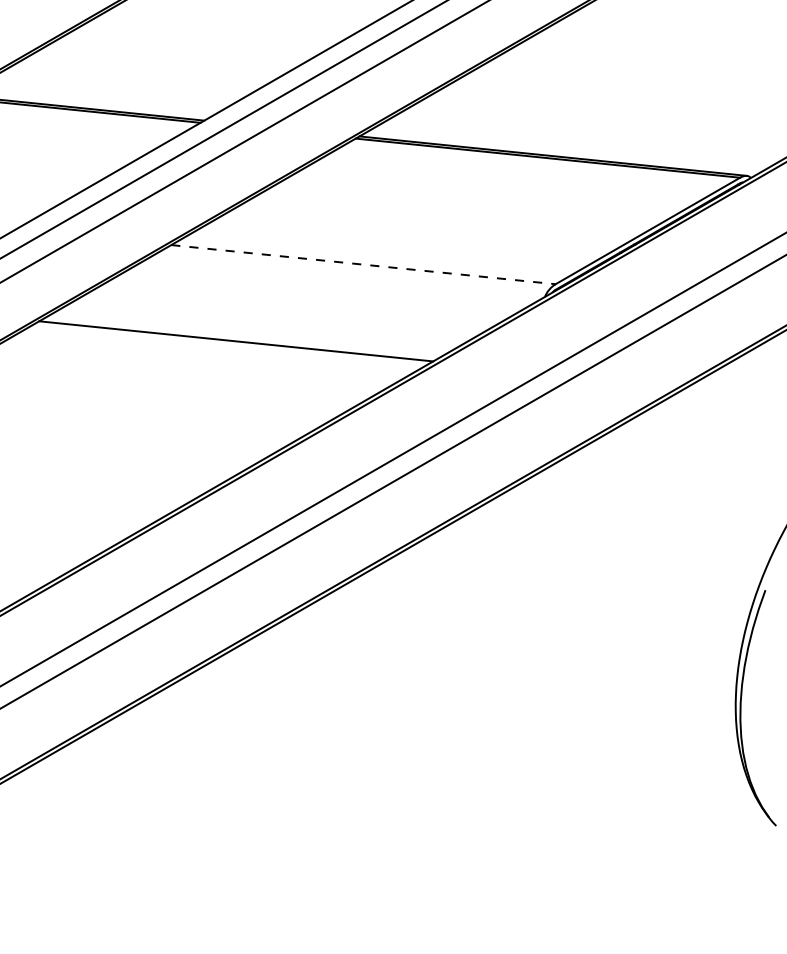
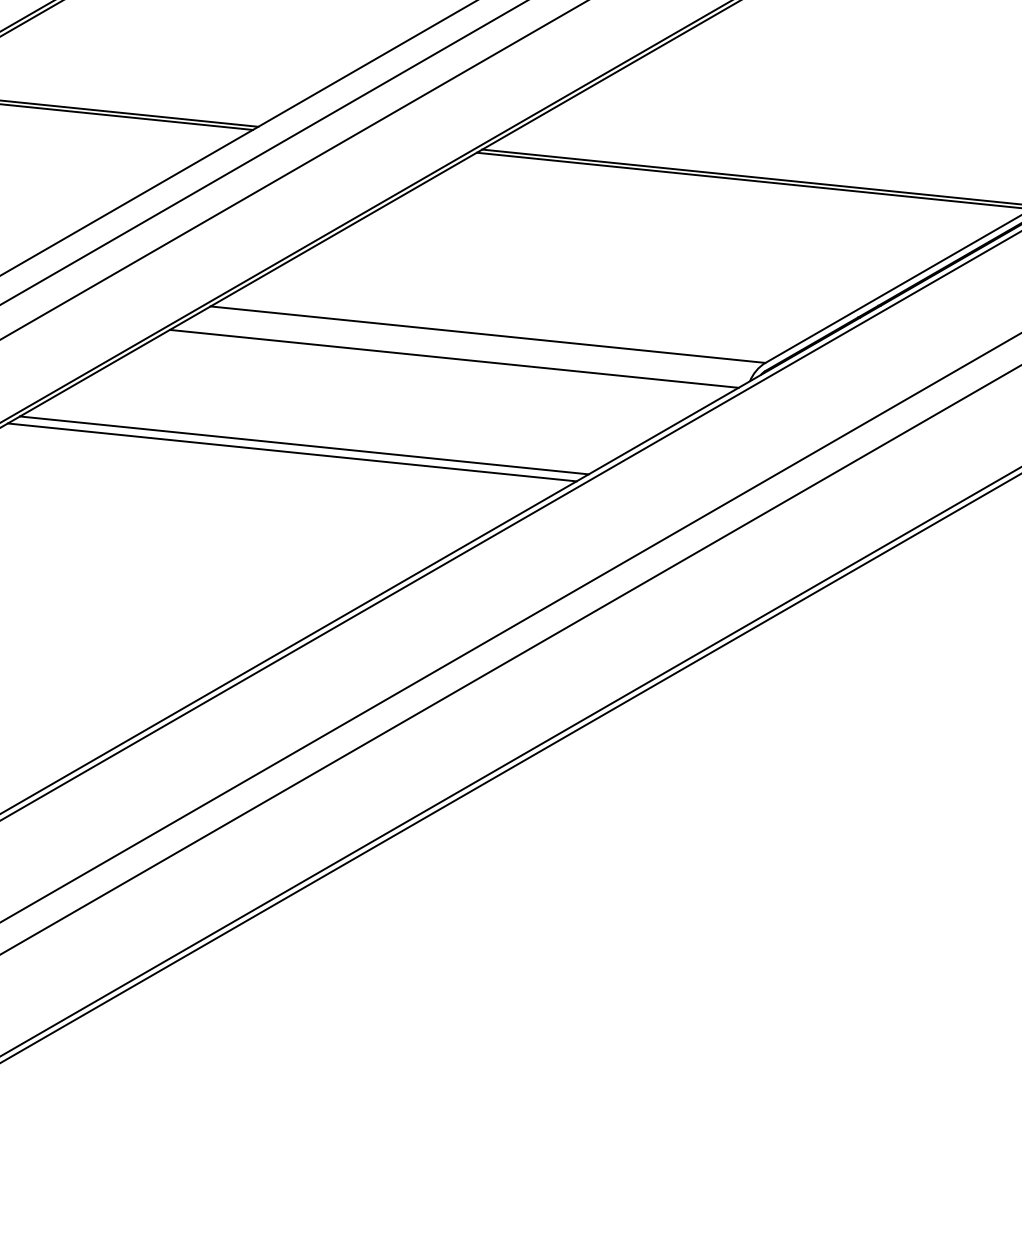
line: (363, 264) -> (488, 334), dashed -> solid
line: (340, 281) -> (454, 358), added
line: (227, 346) -> (291, 452), added

